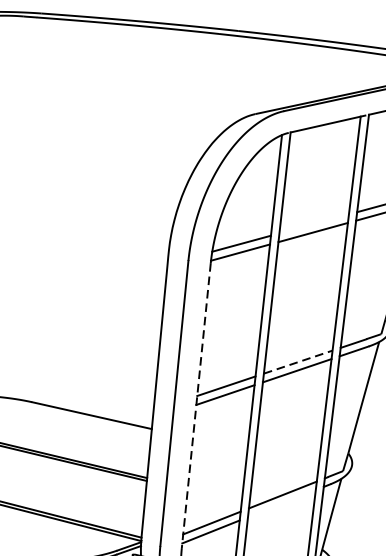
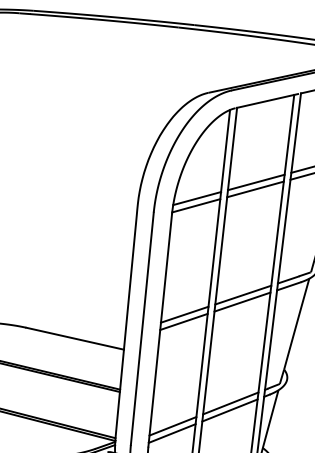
line: (313, 224) -> (255, 182), added
line: (298, 362) -> (243, 295), dashed -> solid
line: (196, 405) -> (160, 330), dashed -> solid
line: (281, 503) -> (229, 410), added

